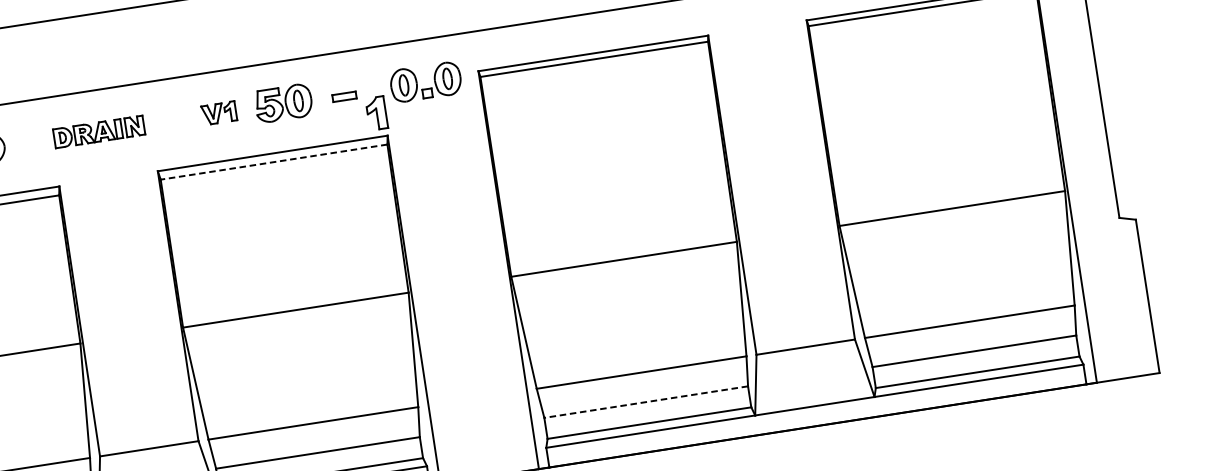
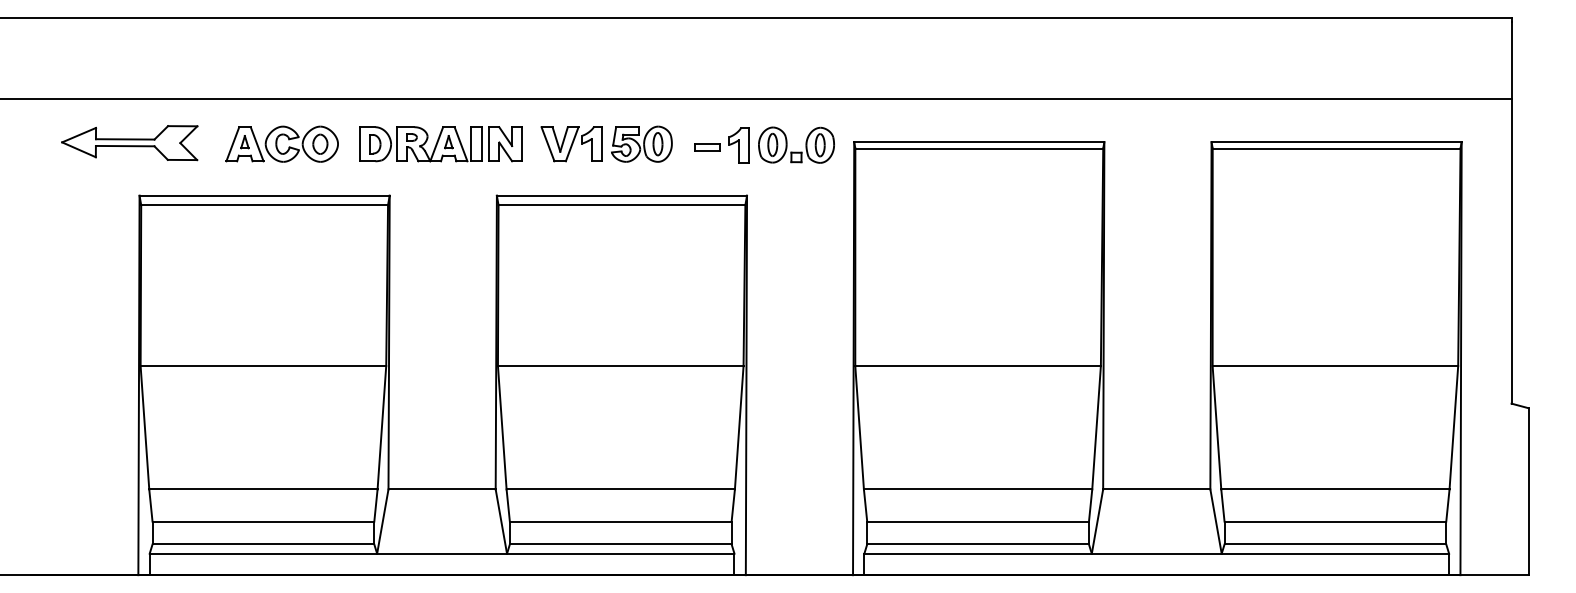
part: (219, 113) -> (571, 144), size x1.67
part: (376, 113) -> (738, 145), moved
part: (98, 132) -> (440, 144), size x1.67
line: (273, 162) -> (621, 205), dashed -> solid
line: (646, 401) -> (978, 521), dashed -> solid

